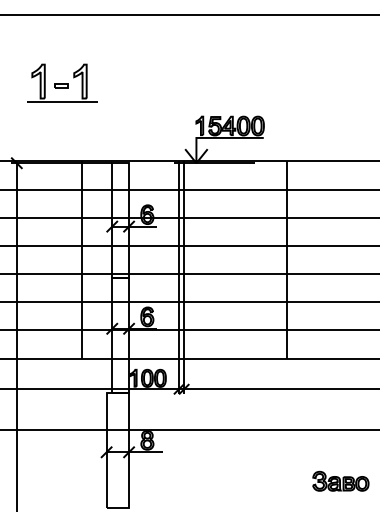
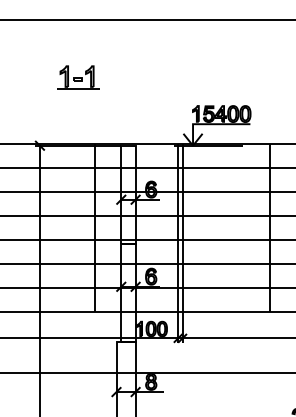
part: (62, 83) -> (78, 77), size x0.71

